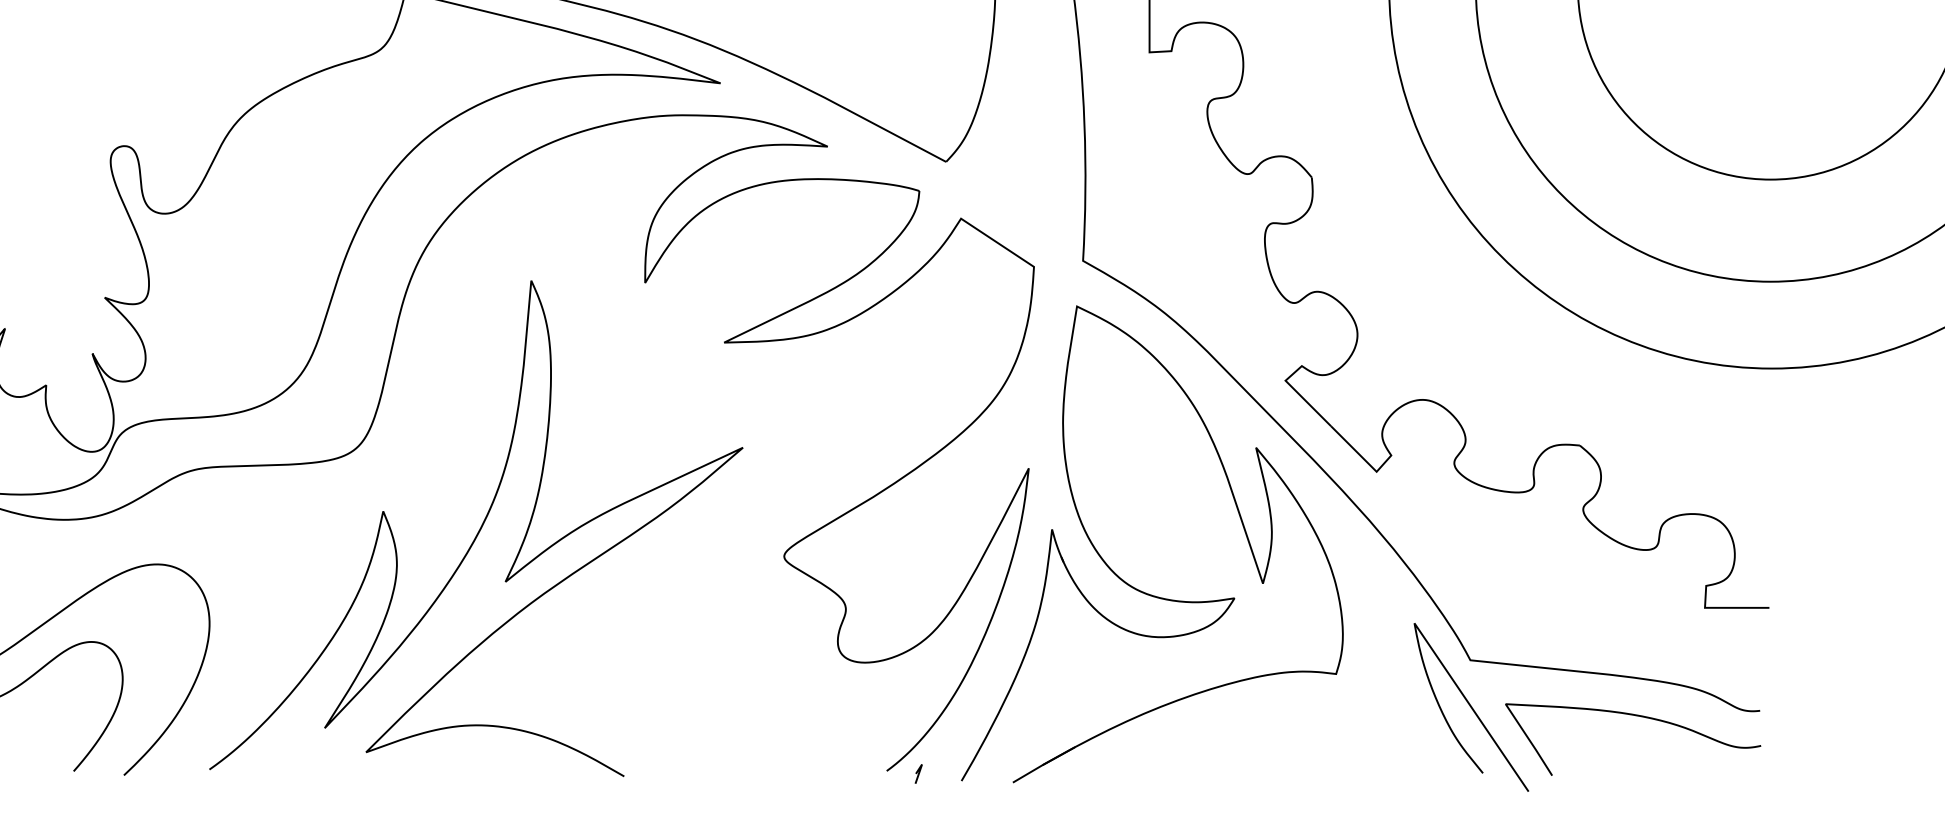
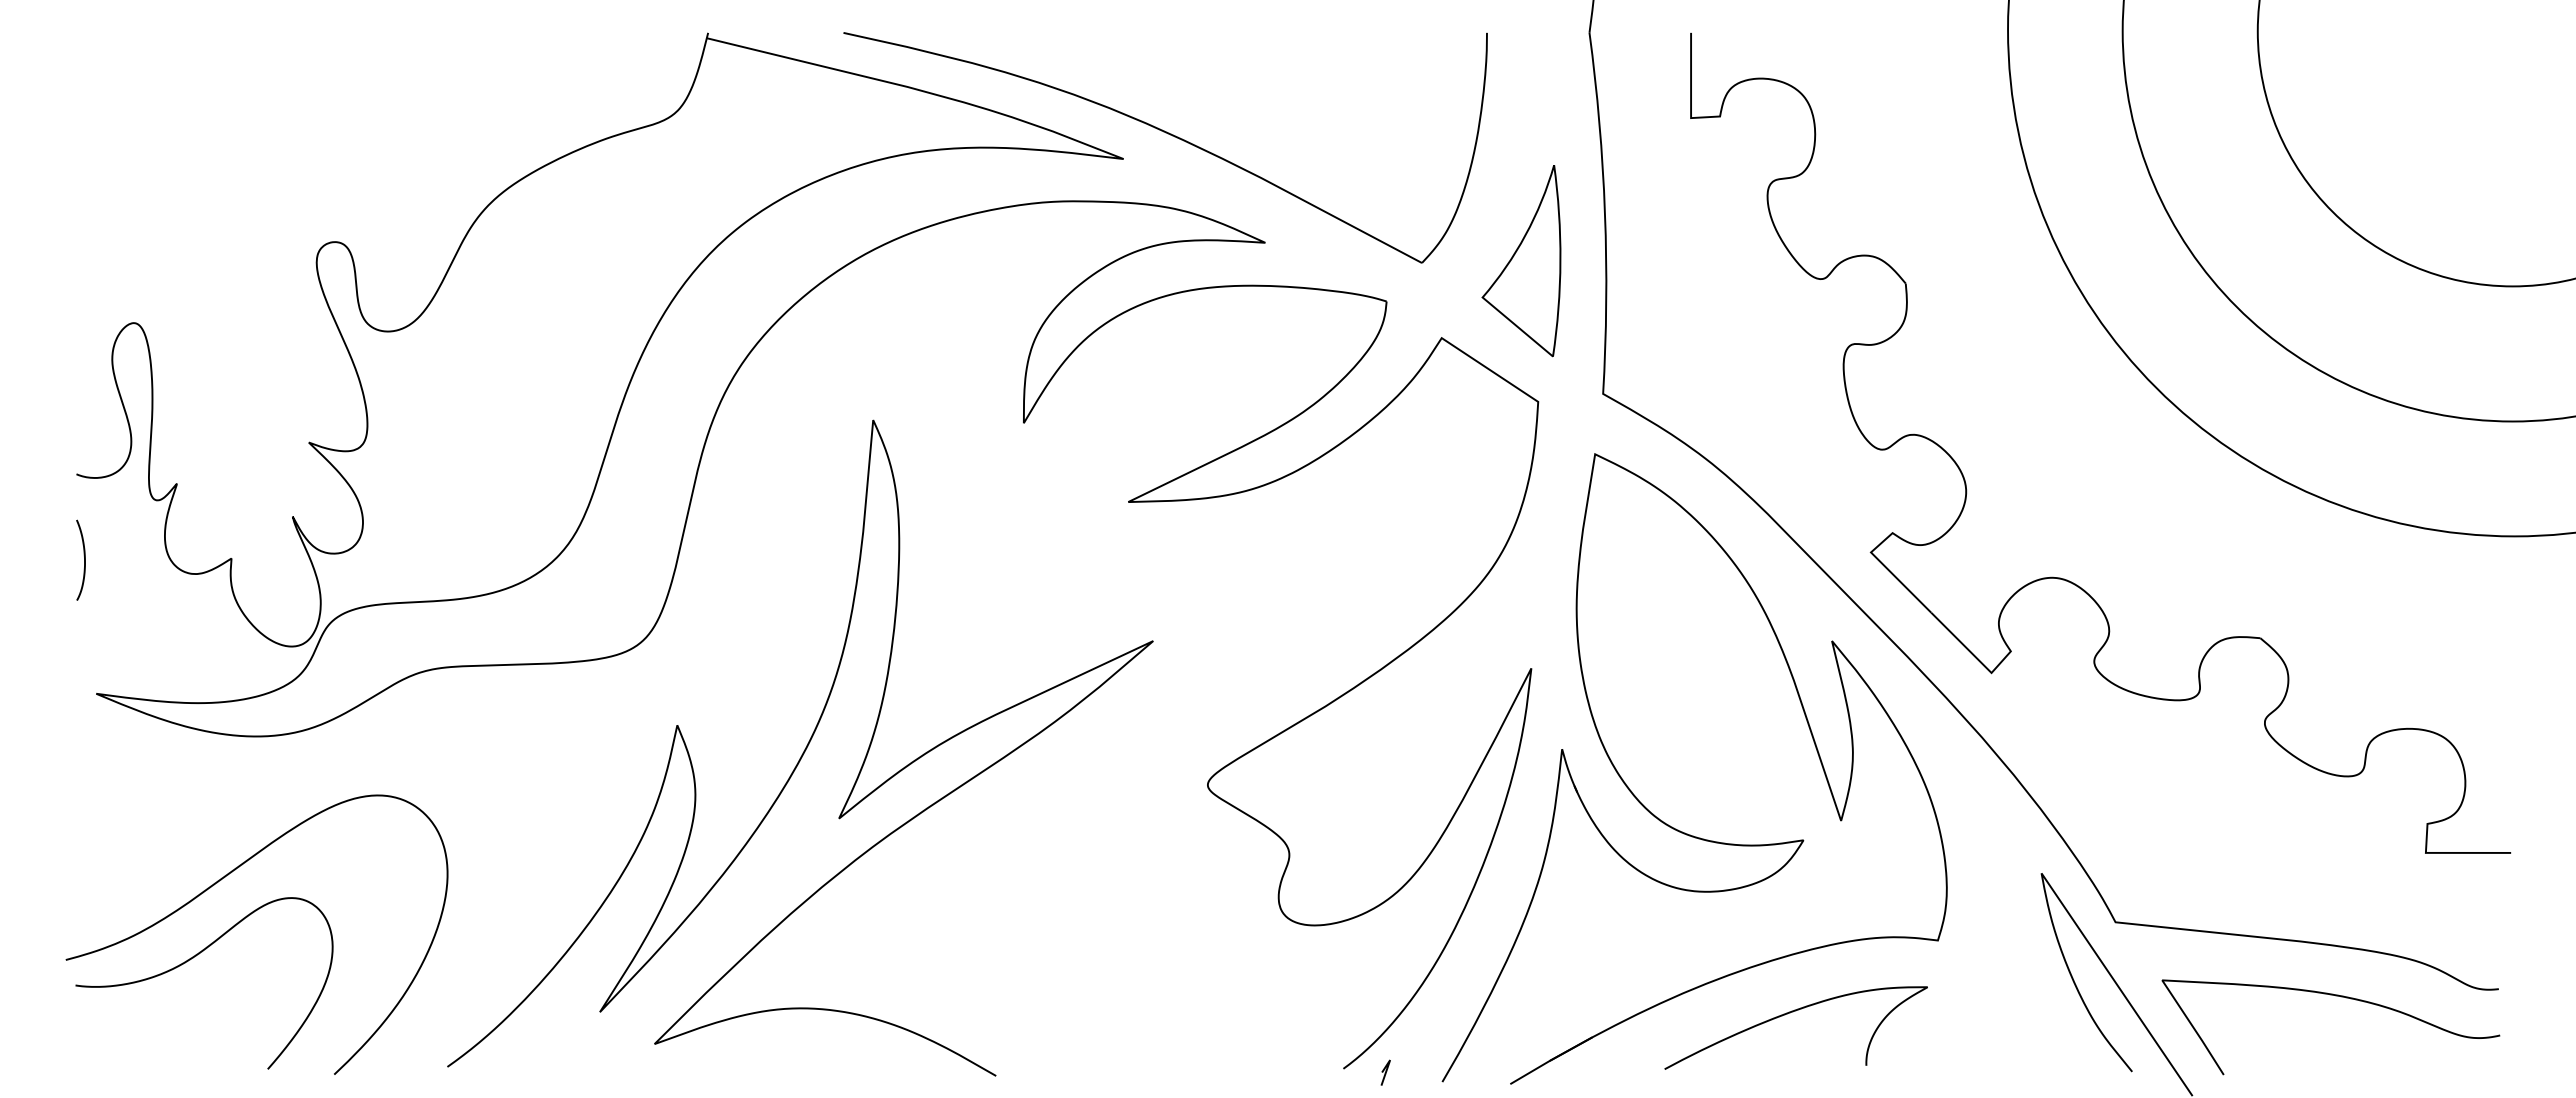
part: (1021, 160) -> (1521, 261), added
curve: (1224, 729) -> (1790, 1013), added

